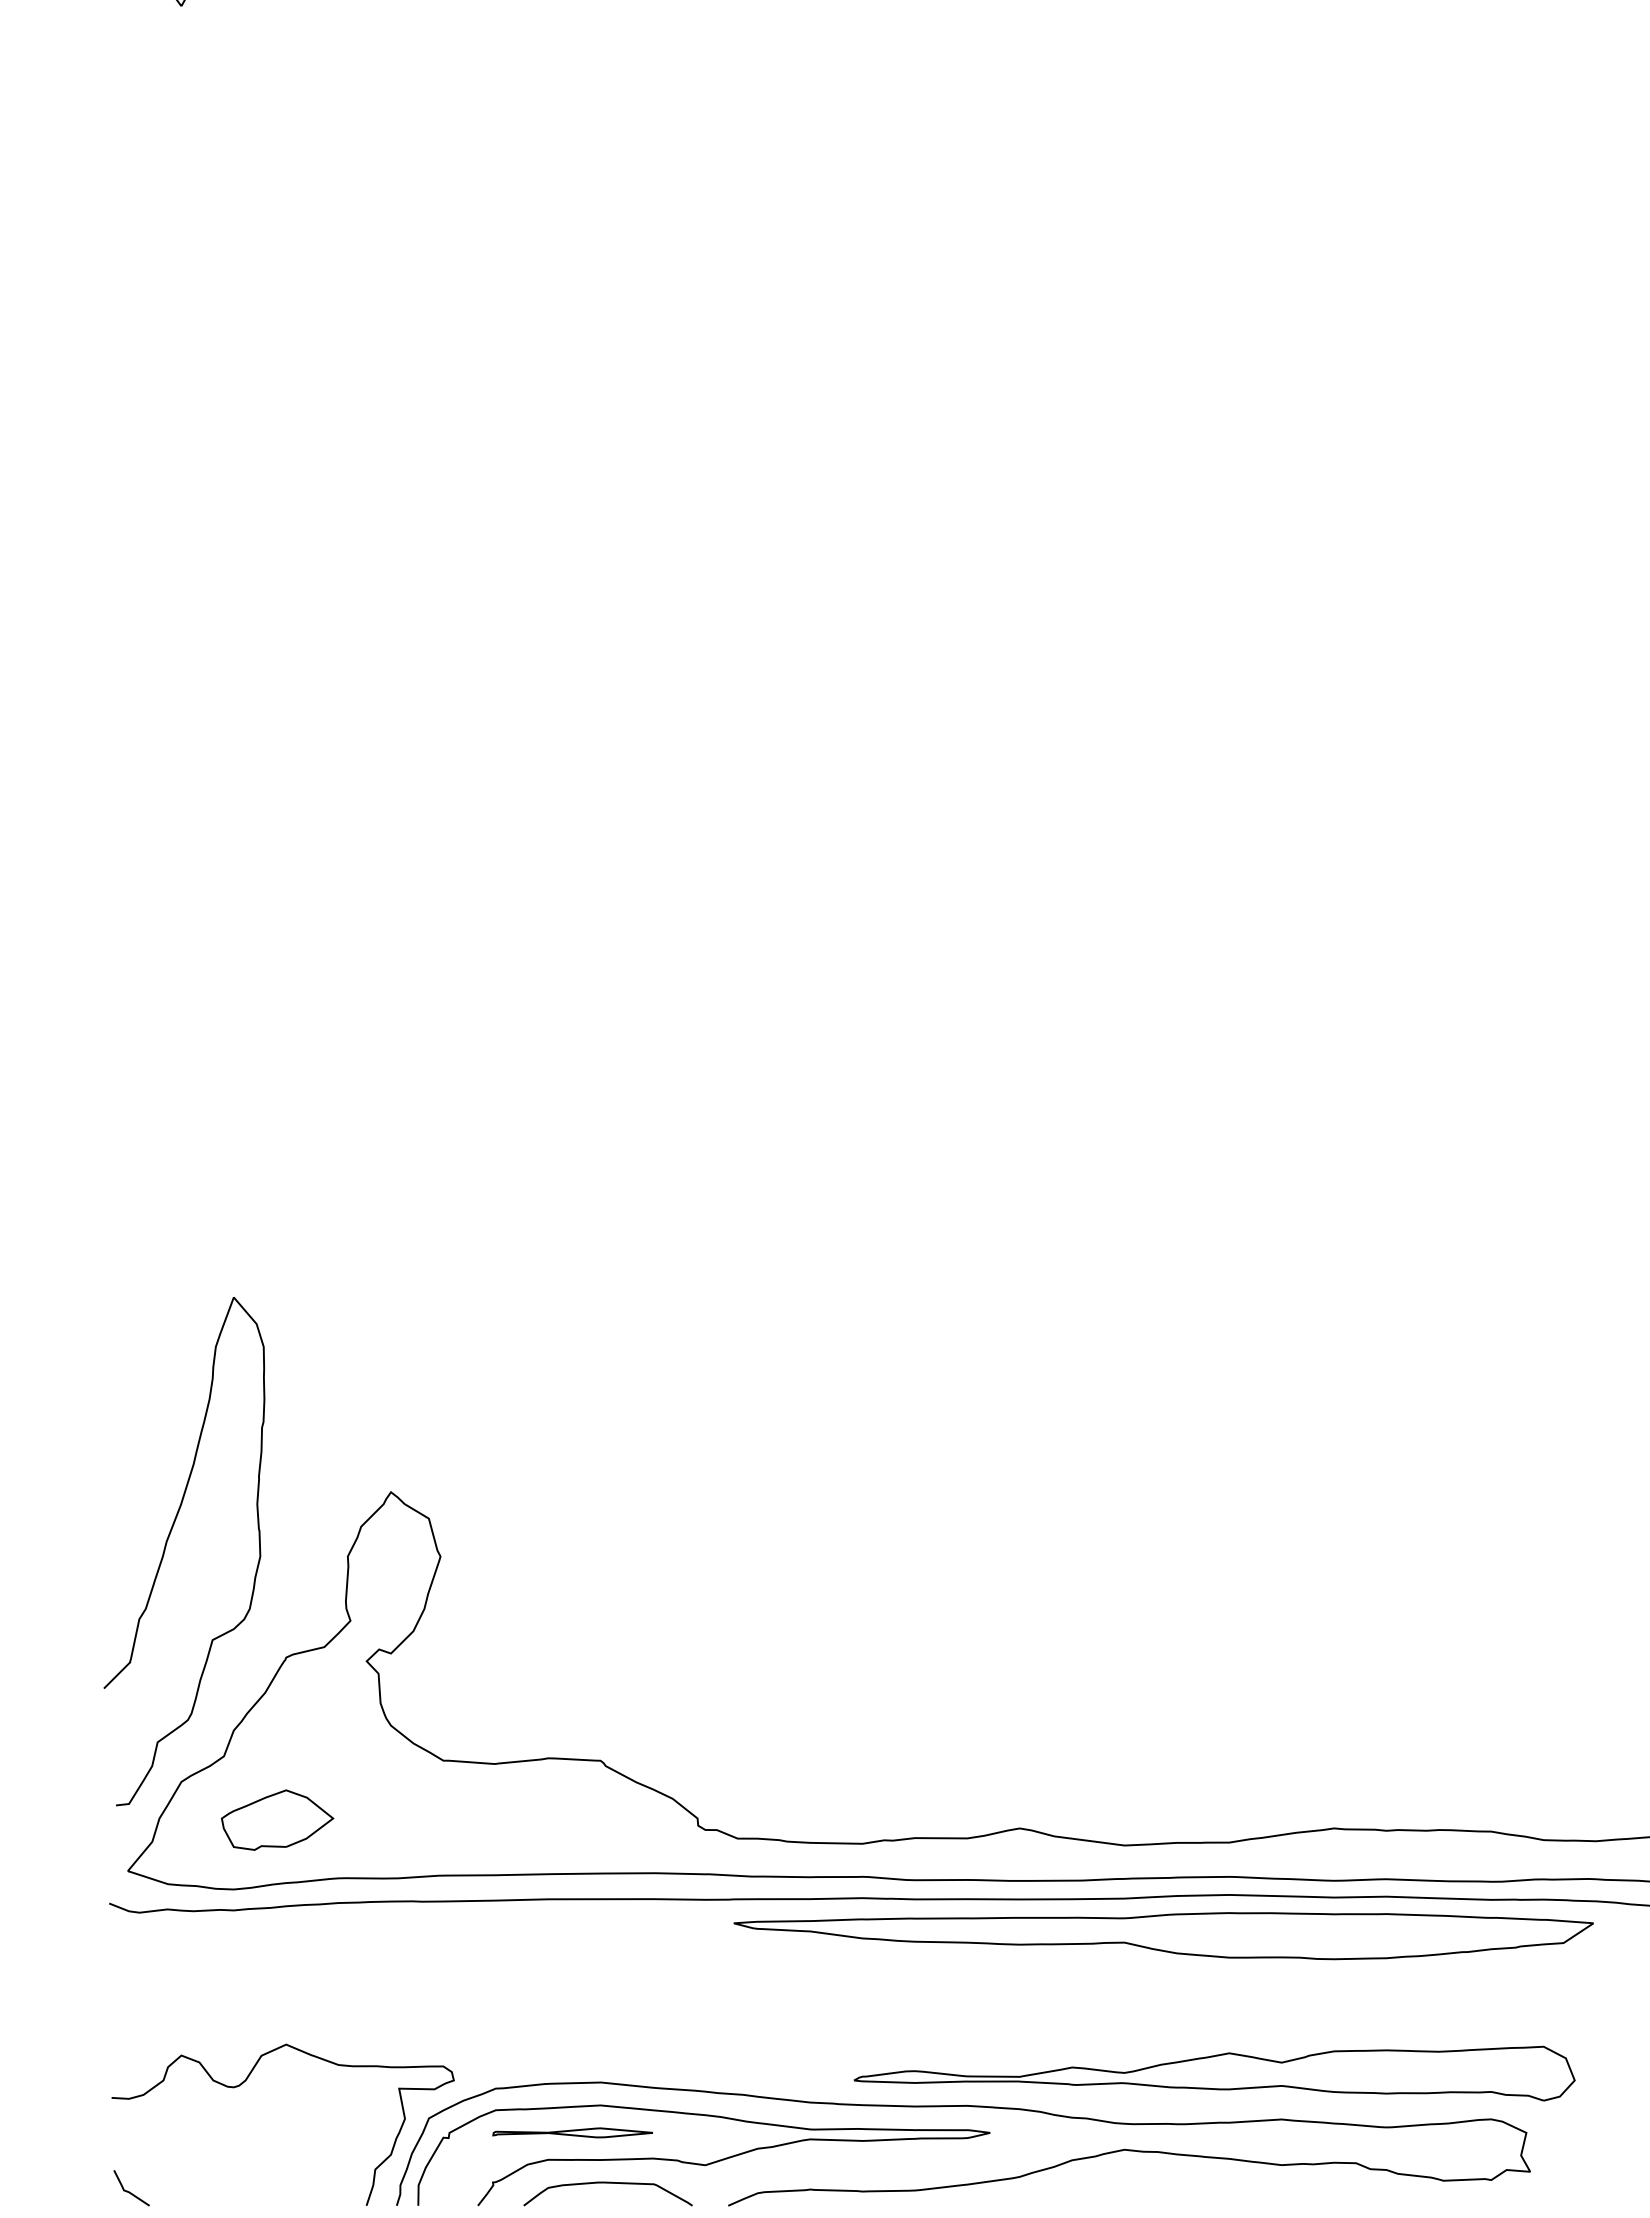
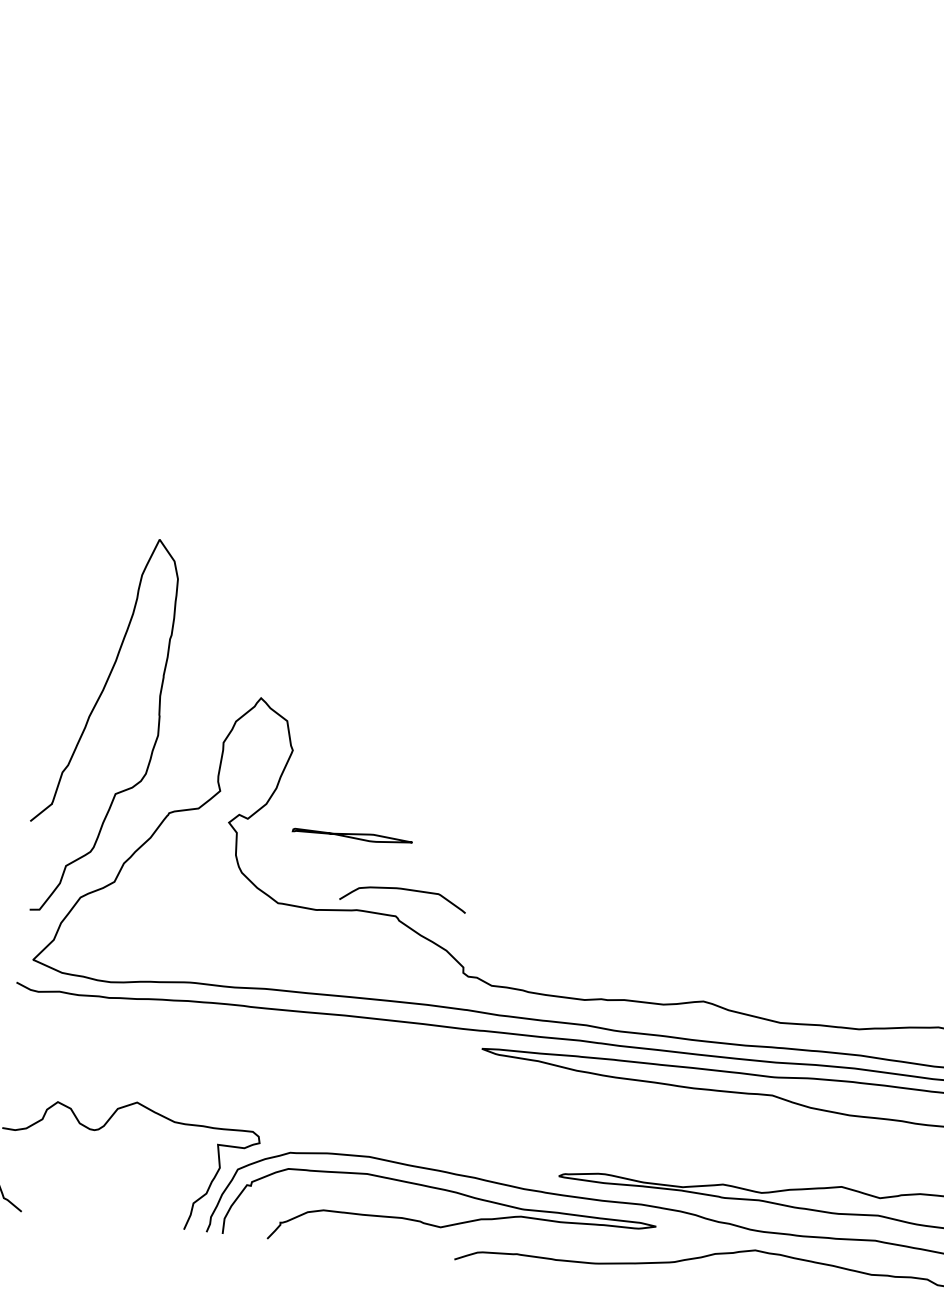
part: (277, 1819) -> (149, 933), removed
part: (572, 2132) -> (352, 835), moved
curve: (607, 2183) -> (403, 889), moved

